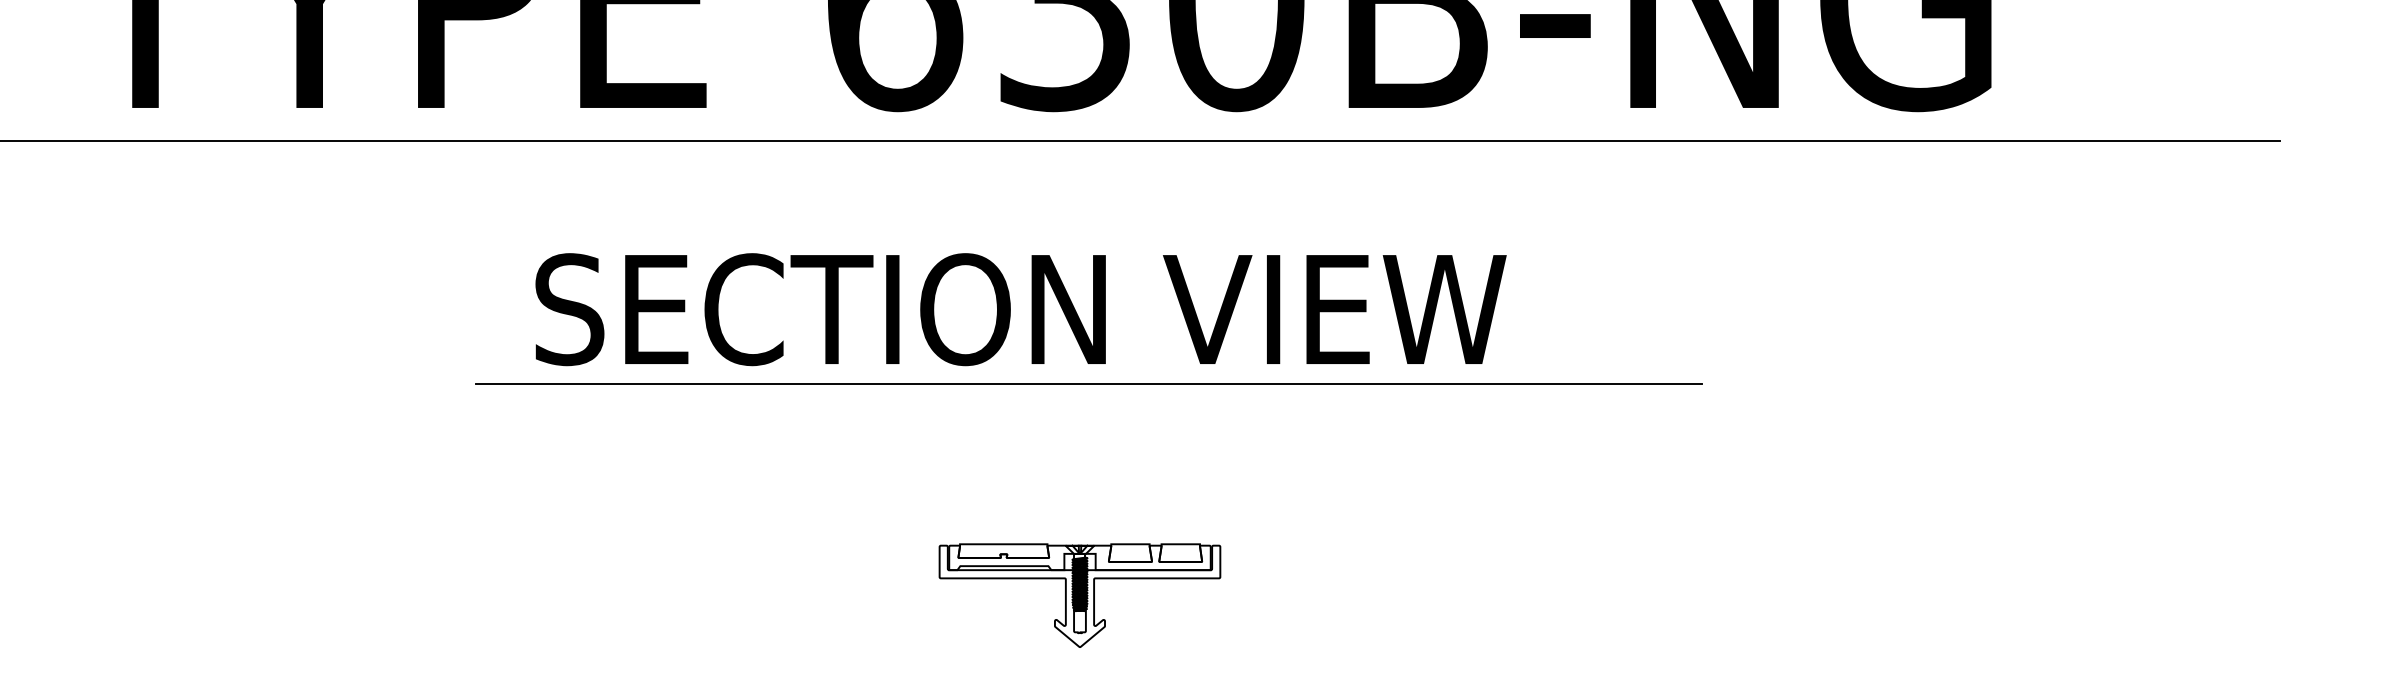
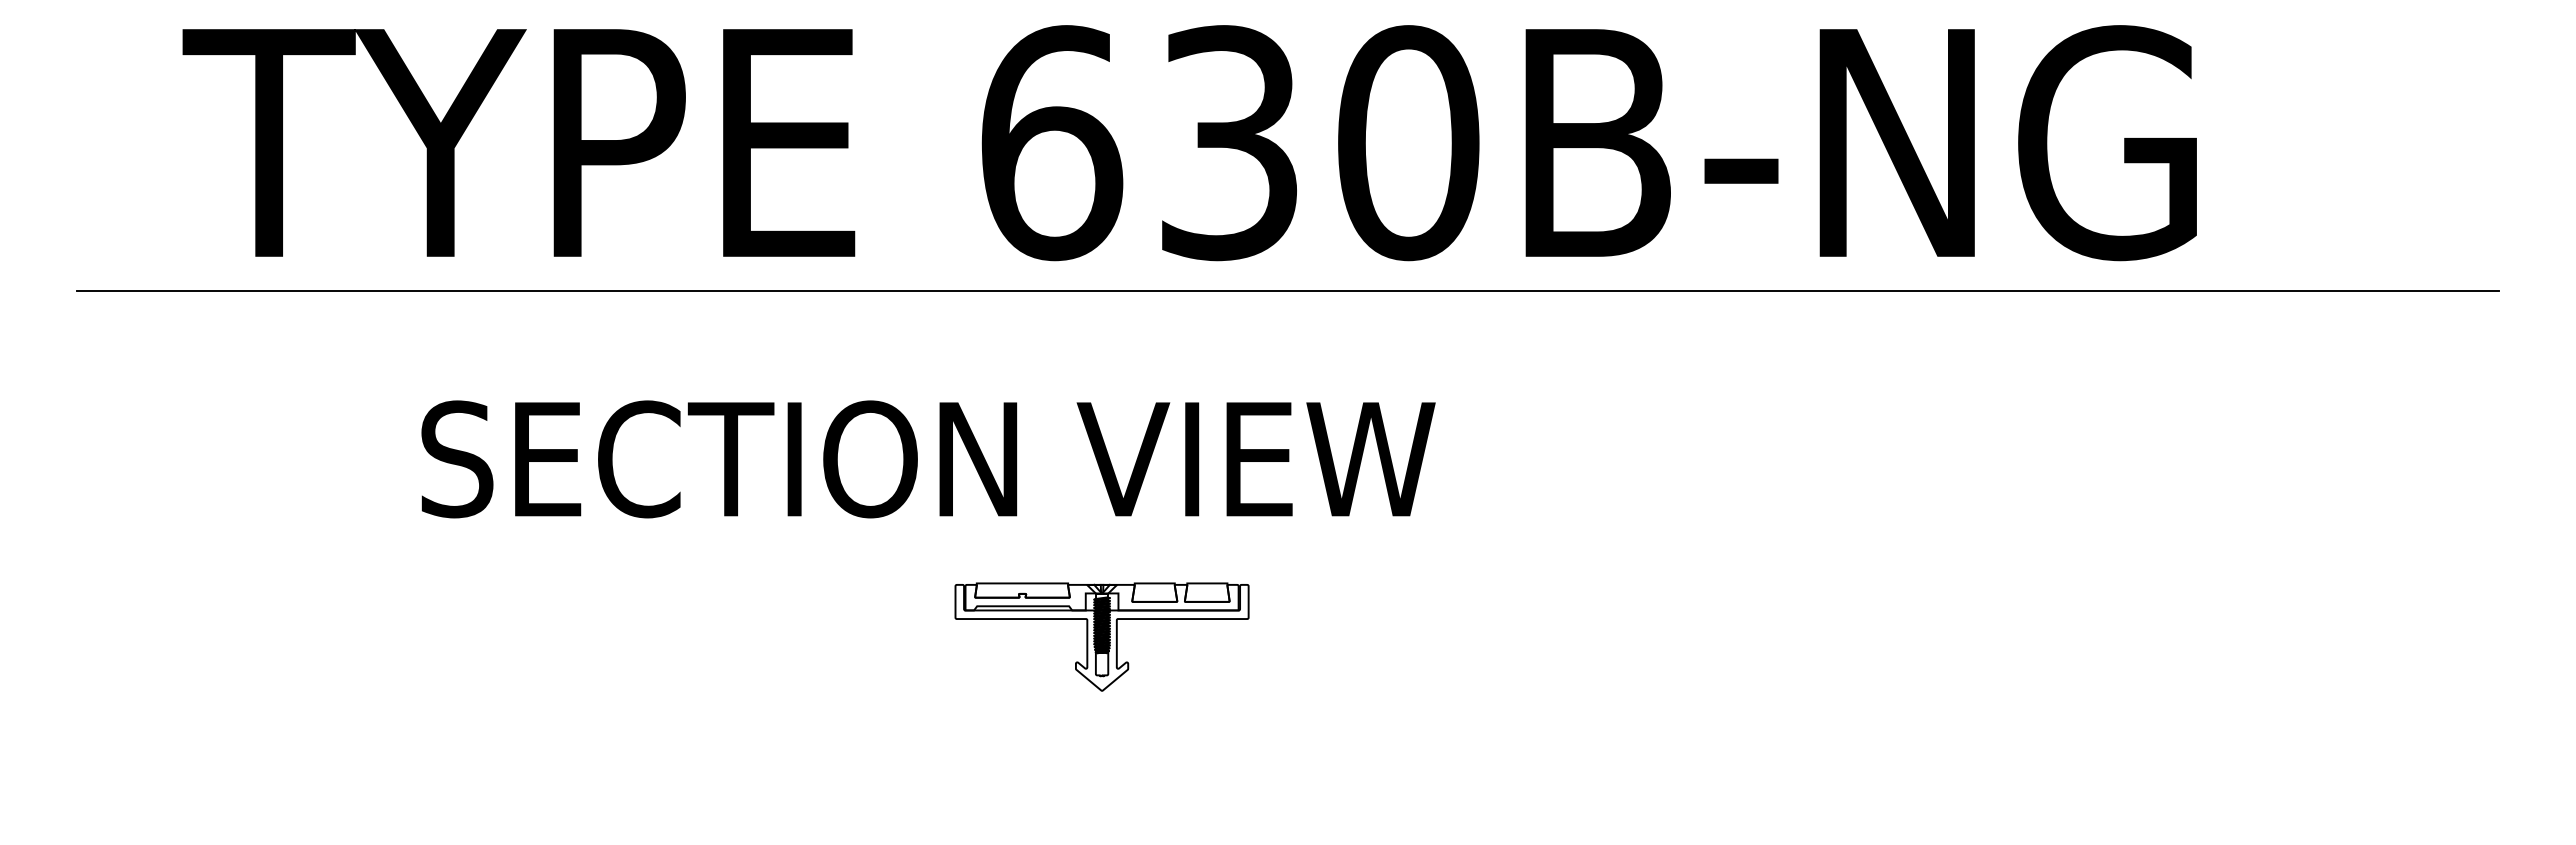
text: (1021, 309) -> (928, 459), moved
line: (1089, 383) -> (1254, 544), removed
part: (1079, 595) -> (1101, 636), moved

